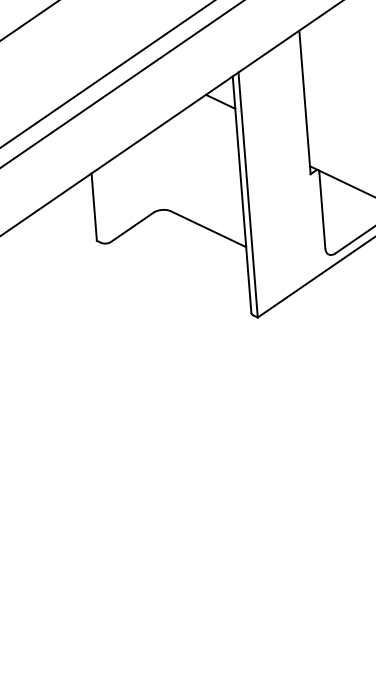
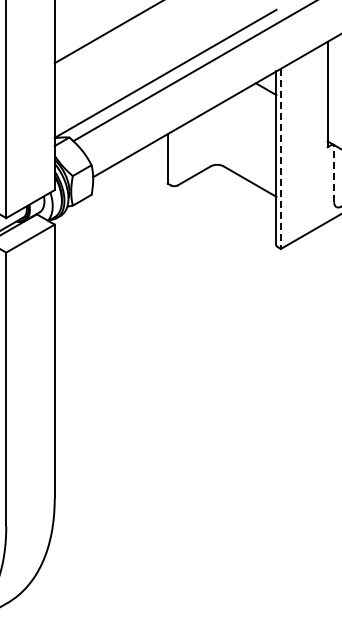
line: (247, 195) -> (280, 159), solid -> dashed
line: (322, 210) -> (334, 174), solid -> dashed

